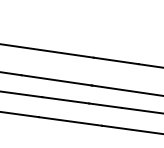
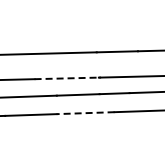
line: (57, 80) -> (67, 78), solid -> dashed
line: (70, 121) -> (85, 113), solid -> dashed

